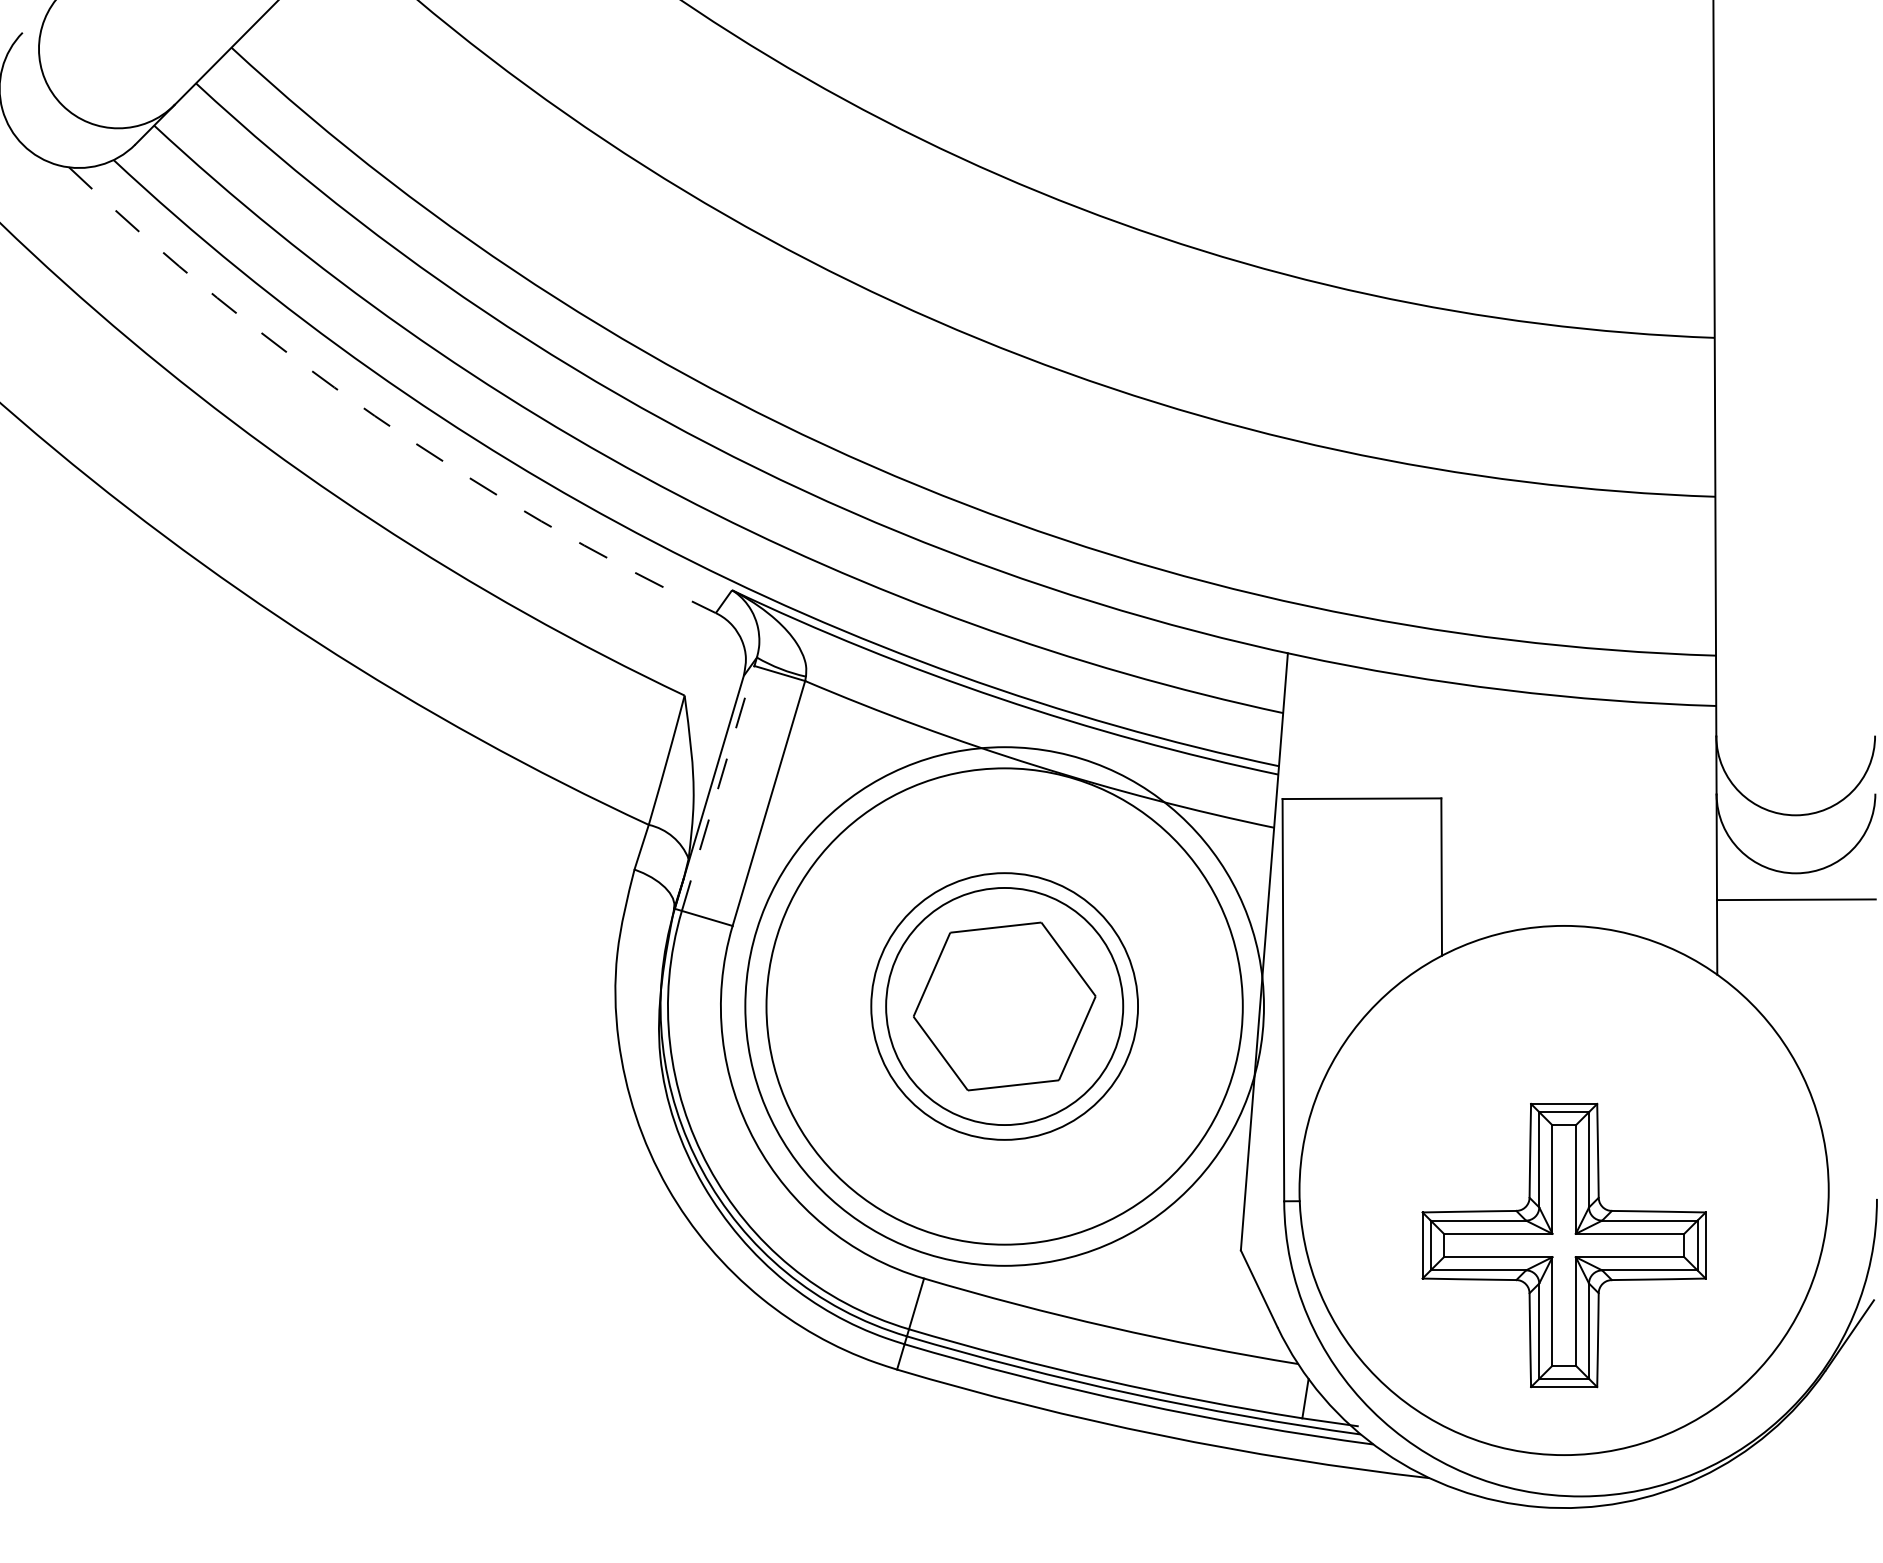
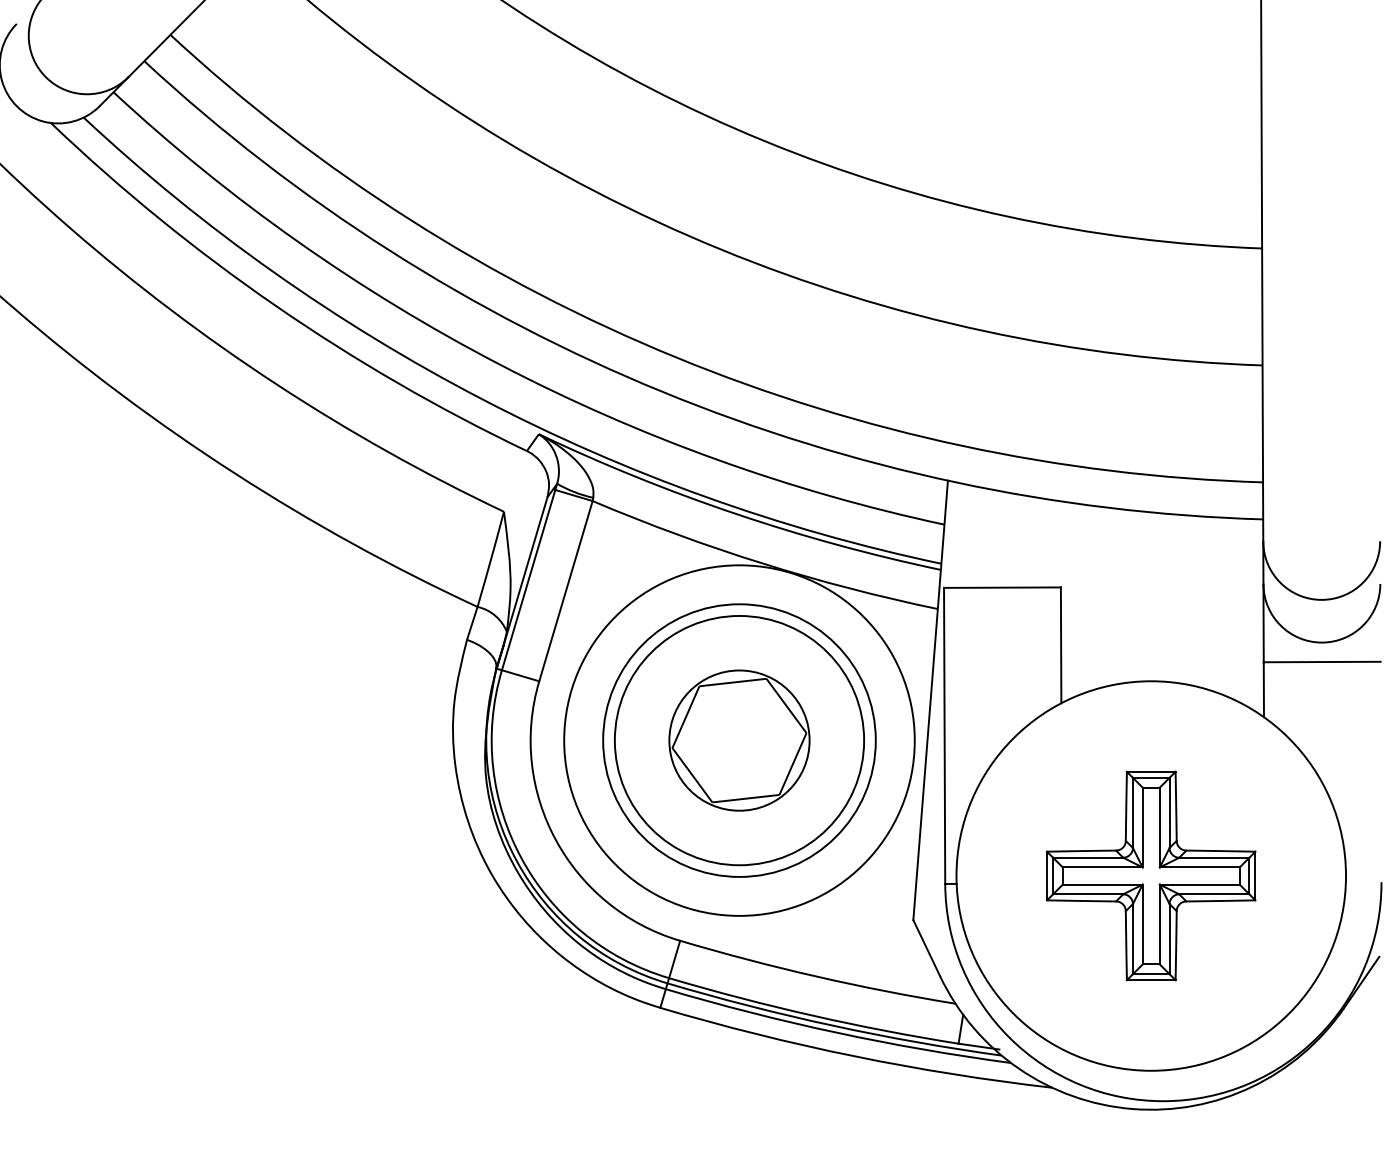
arc: (374, 415) -> (275, 305), dashed -> solid
line: (718, 788) -> (528, 580), dashed -> solid
circle: (1004, 1006) -> (739, 740), size x0.71
circle: (1004, 1006) -> (739, 740), size x0.71
circle: (1004, 1006) -> (739, 740), size x1.43
part: (1563, 1245) -> (1150, 876), moved

